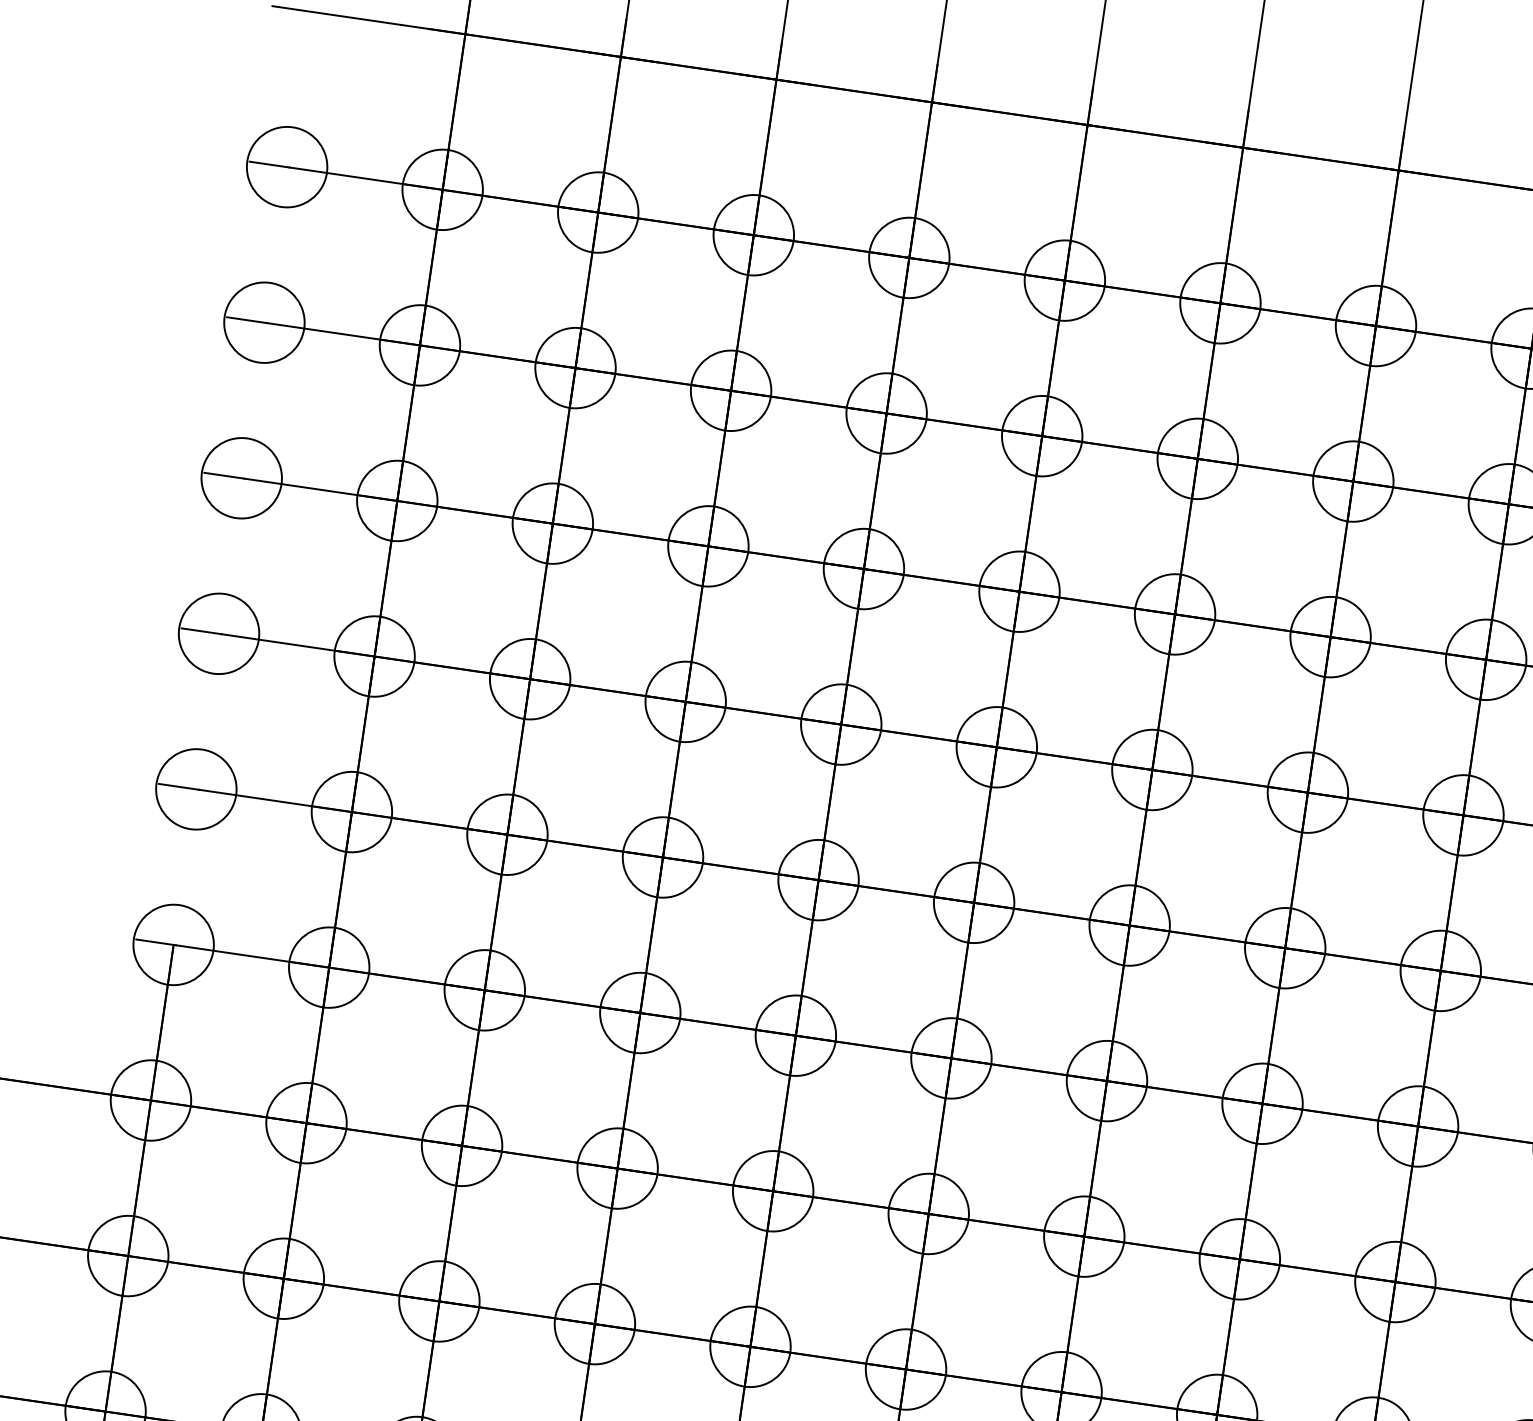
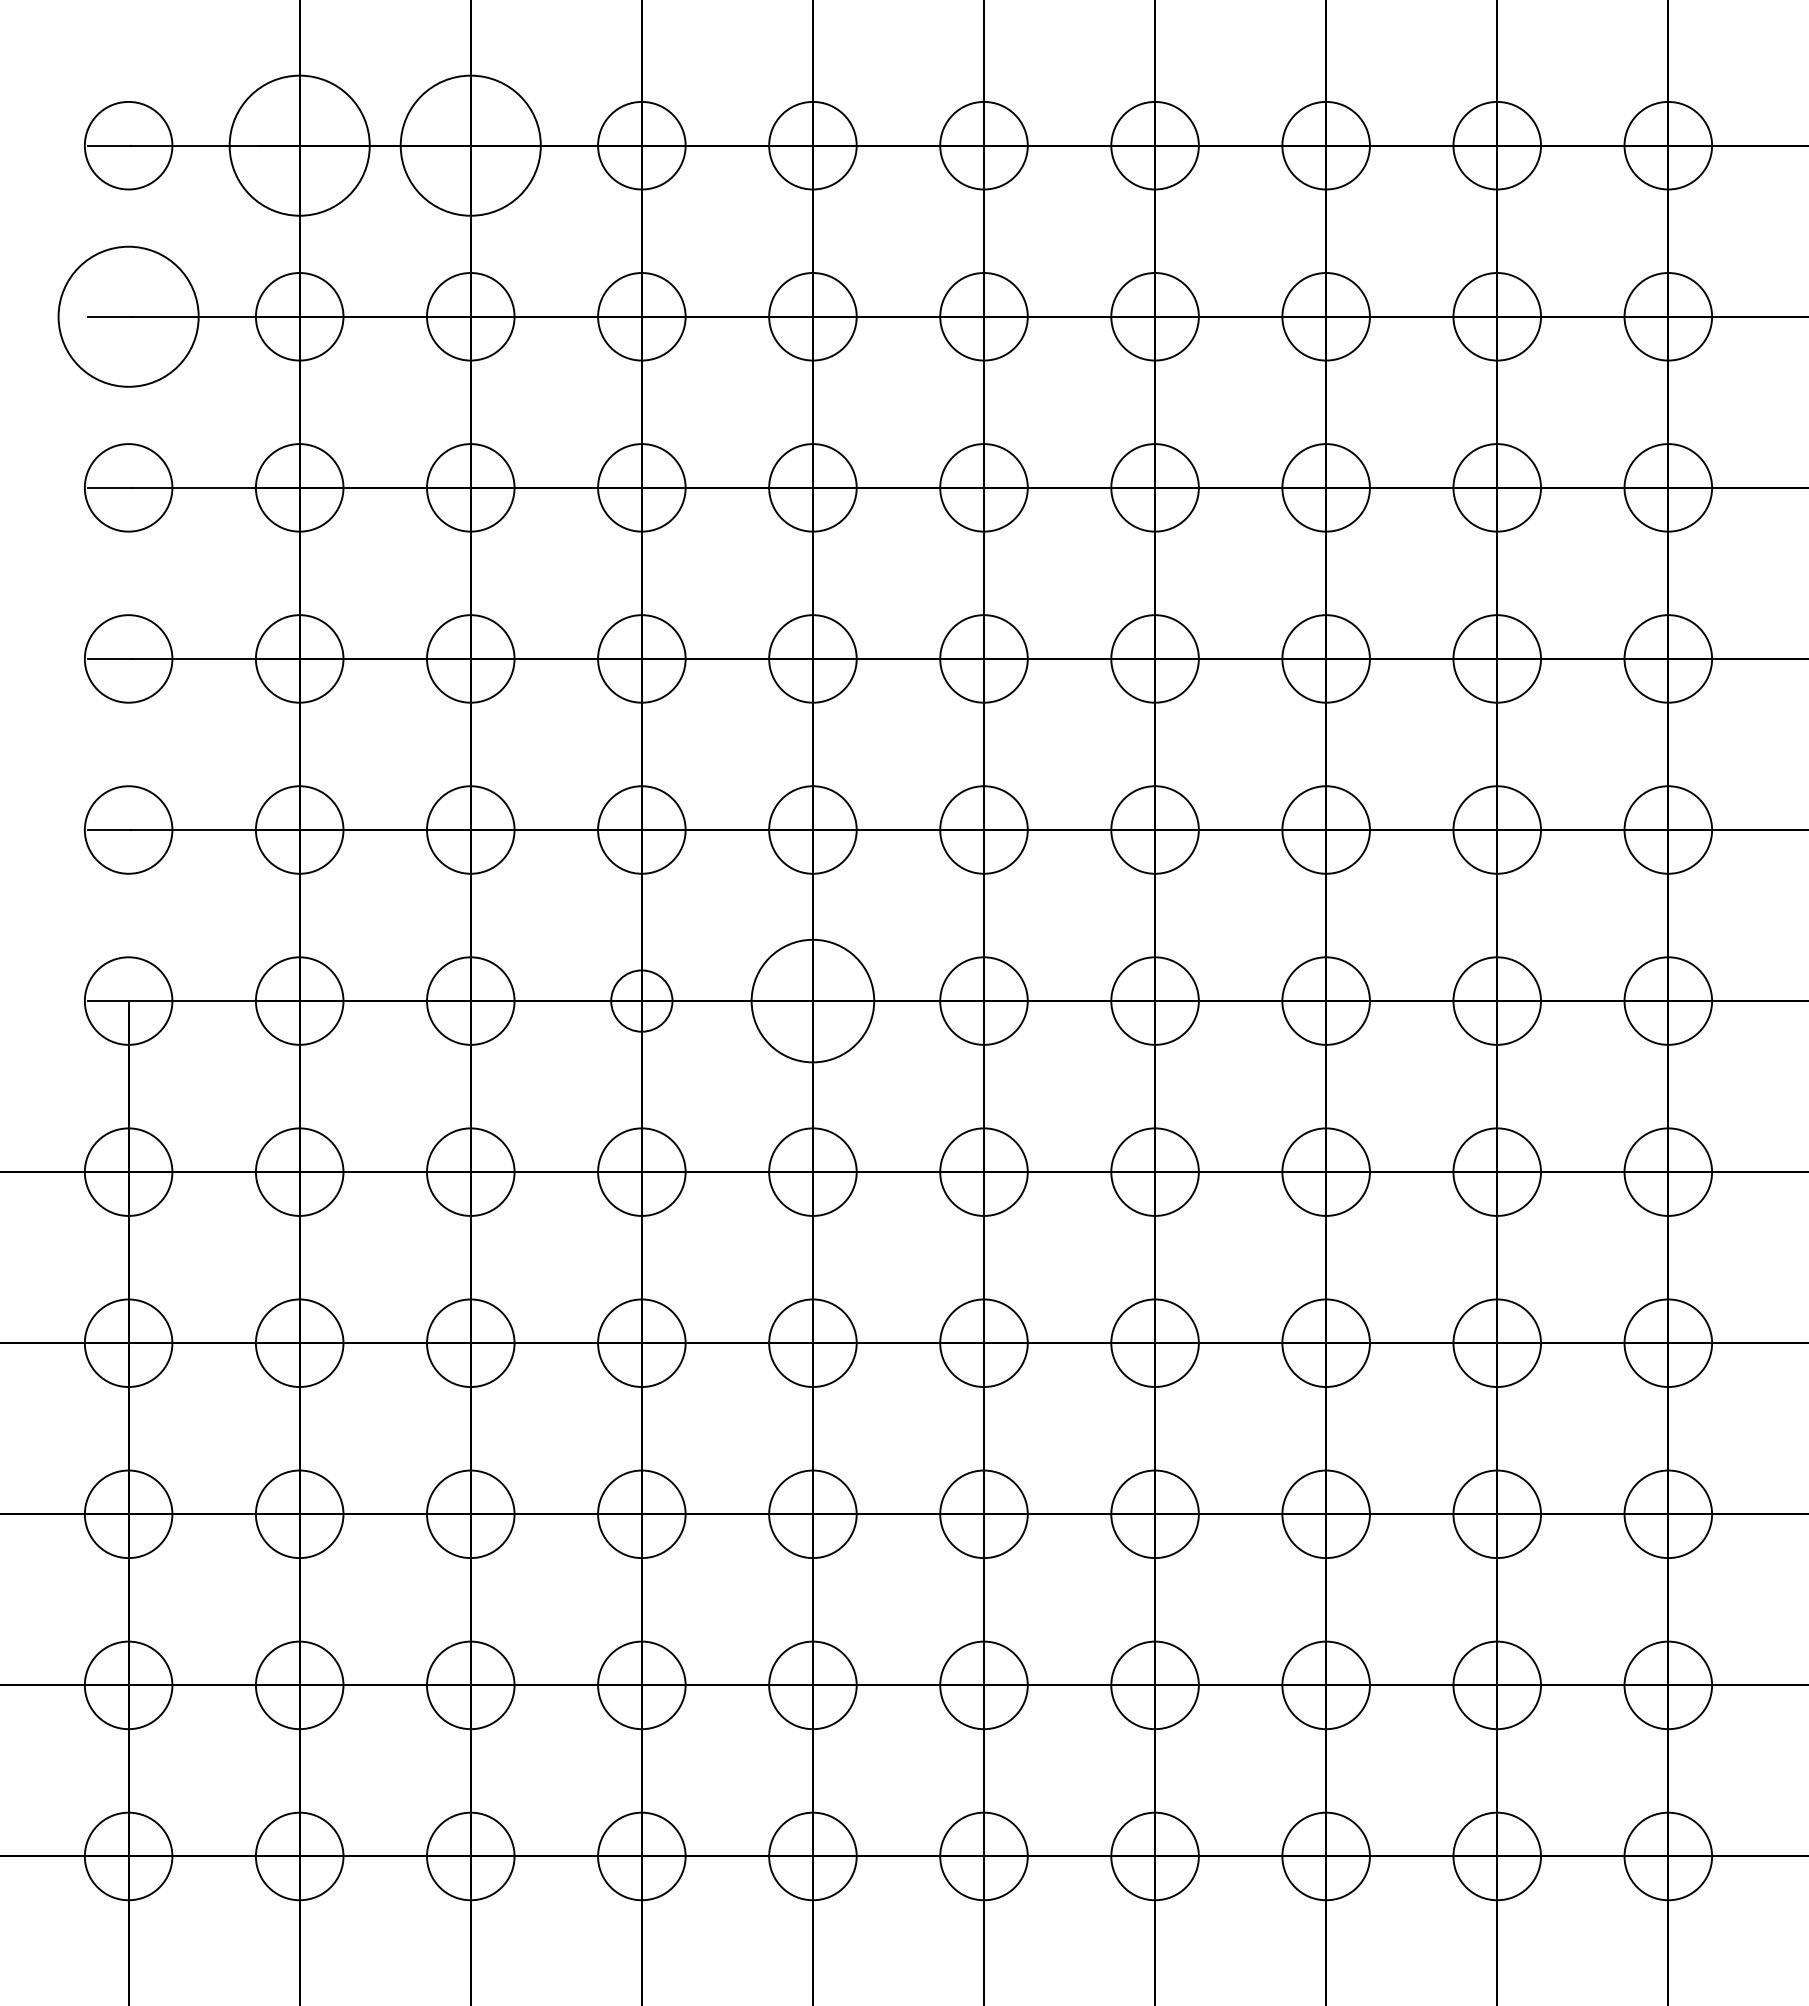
circle: (442, 189) -> (299, 145), size x1.6
circle: (598, 212) -> (470, 145), size x1.6
circle: (264, 322) -> (128, 316), size x1.6
circle: (640, 1012) -> (641, 1000), size x0.7
circle: (795, 1035) -> (812, 1000), size x1.4

